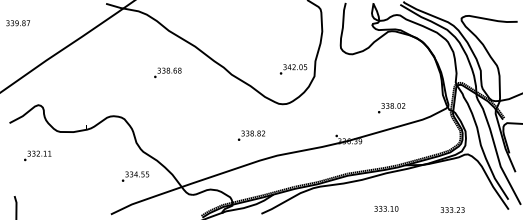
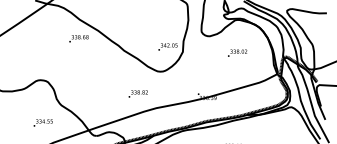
text: (167, 72) -> (78, 38), moved
text: (391, 108) -> (237, 53), moved
text: (135, 176) -> (43, 122), moved

